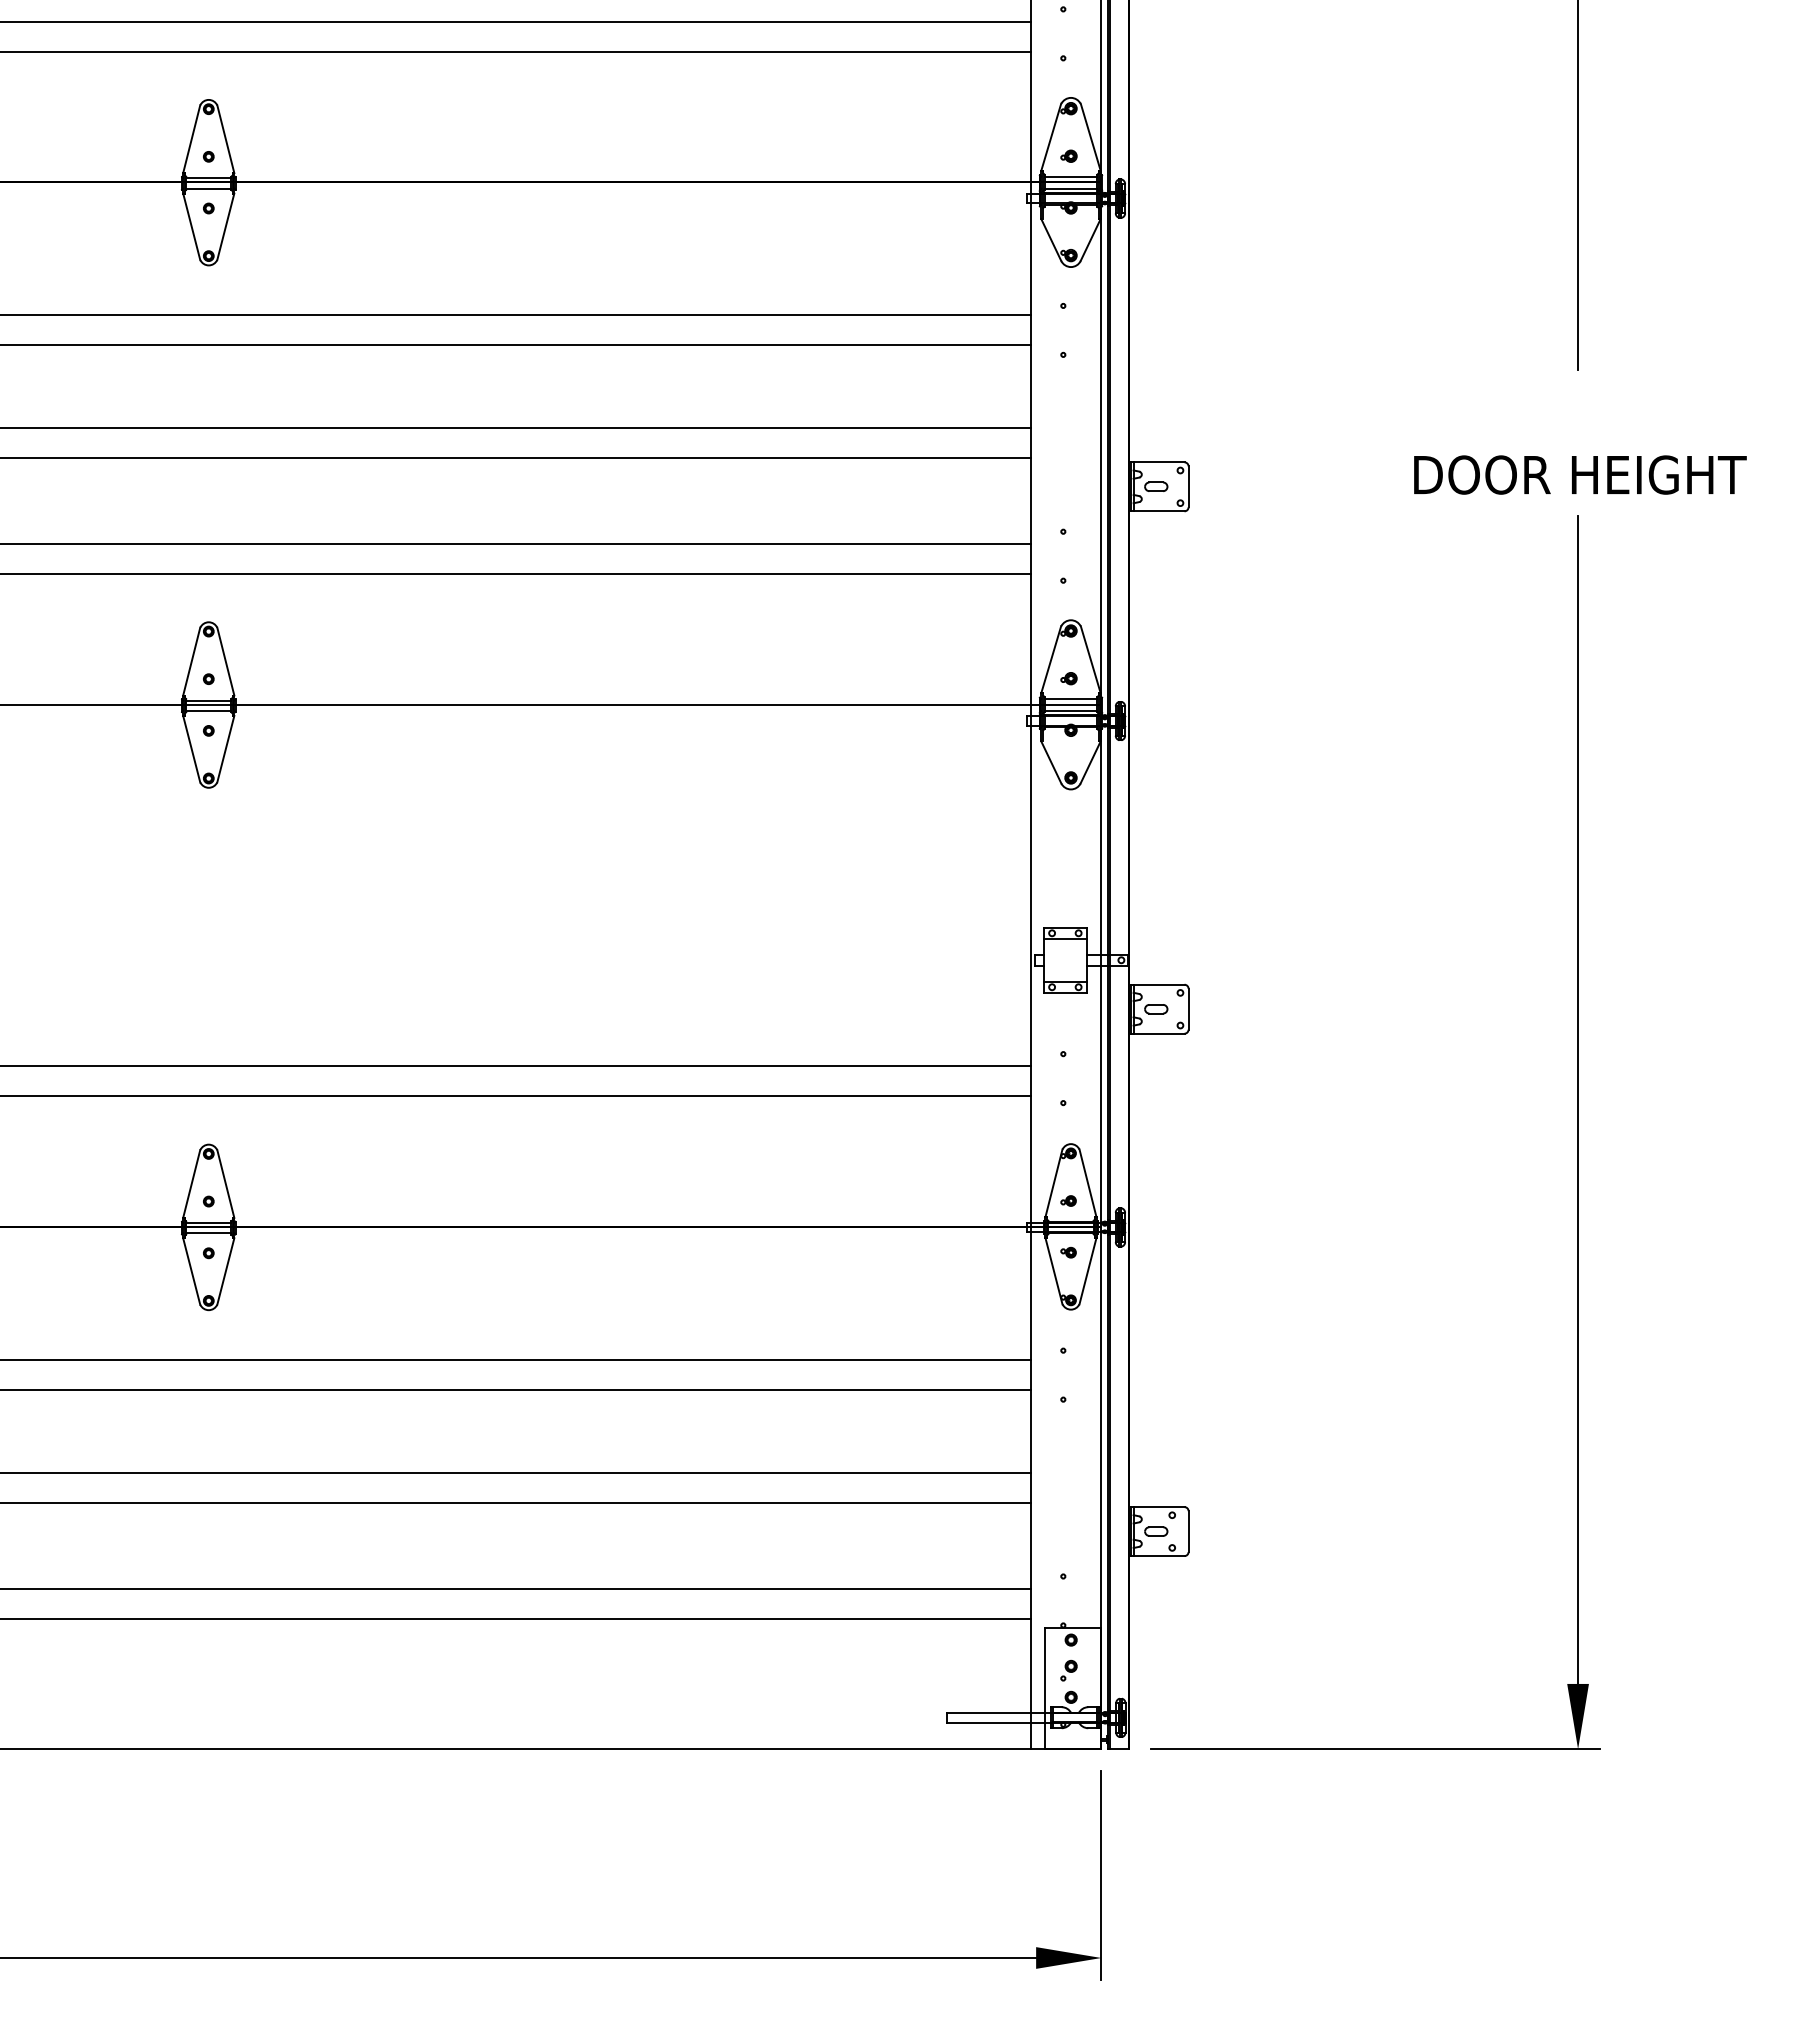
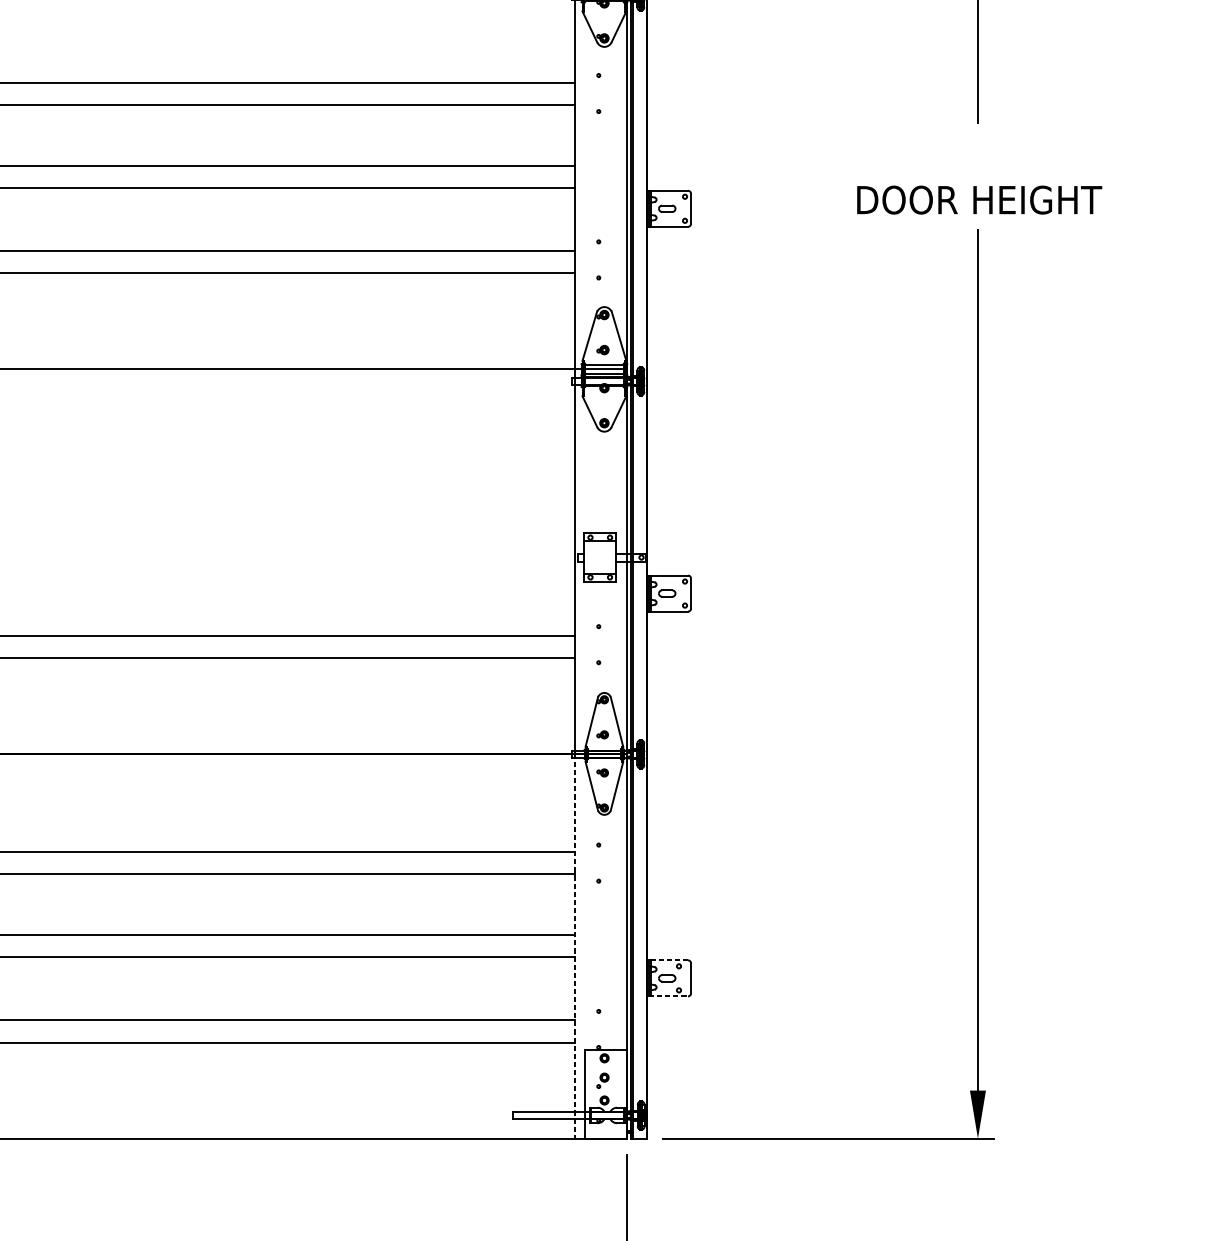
line: (1030, 1488) -> (574, 946), solid -> dashed
line: (1157, 1507) -> (668, 960), solid -> dashed
line: (1157, 1556) -> (668, 996), solid -> dashed

